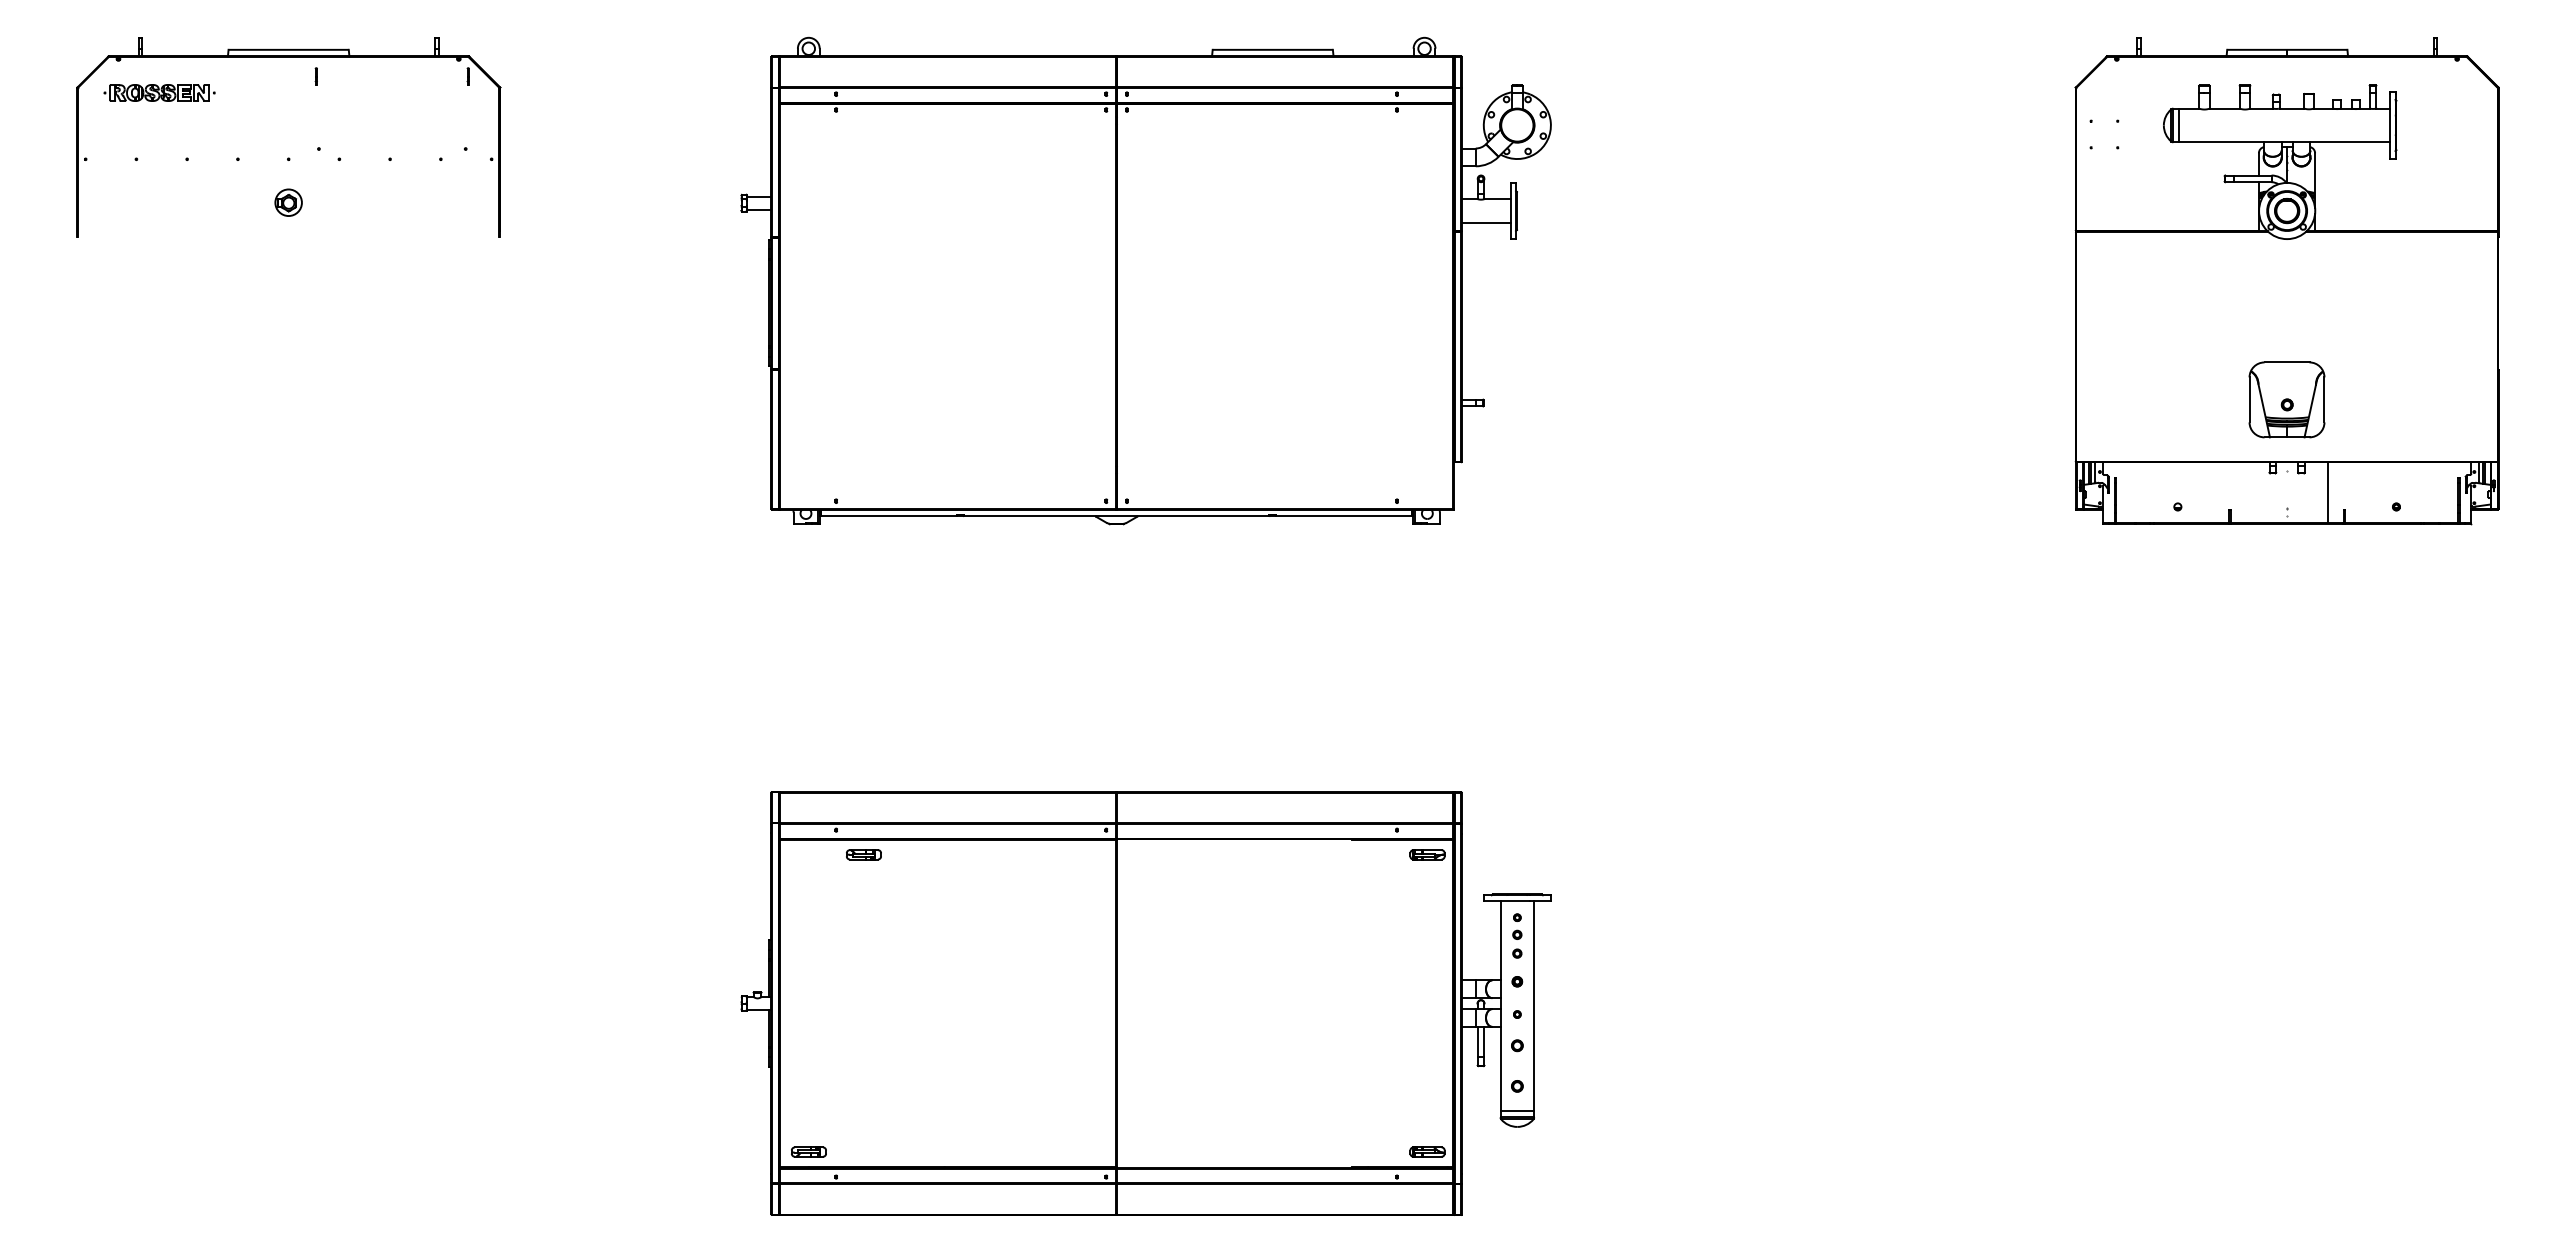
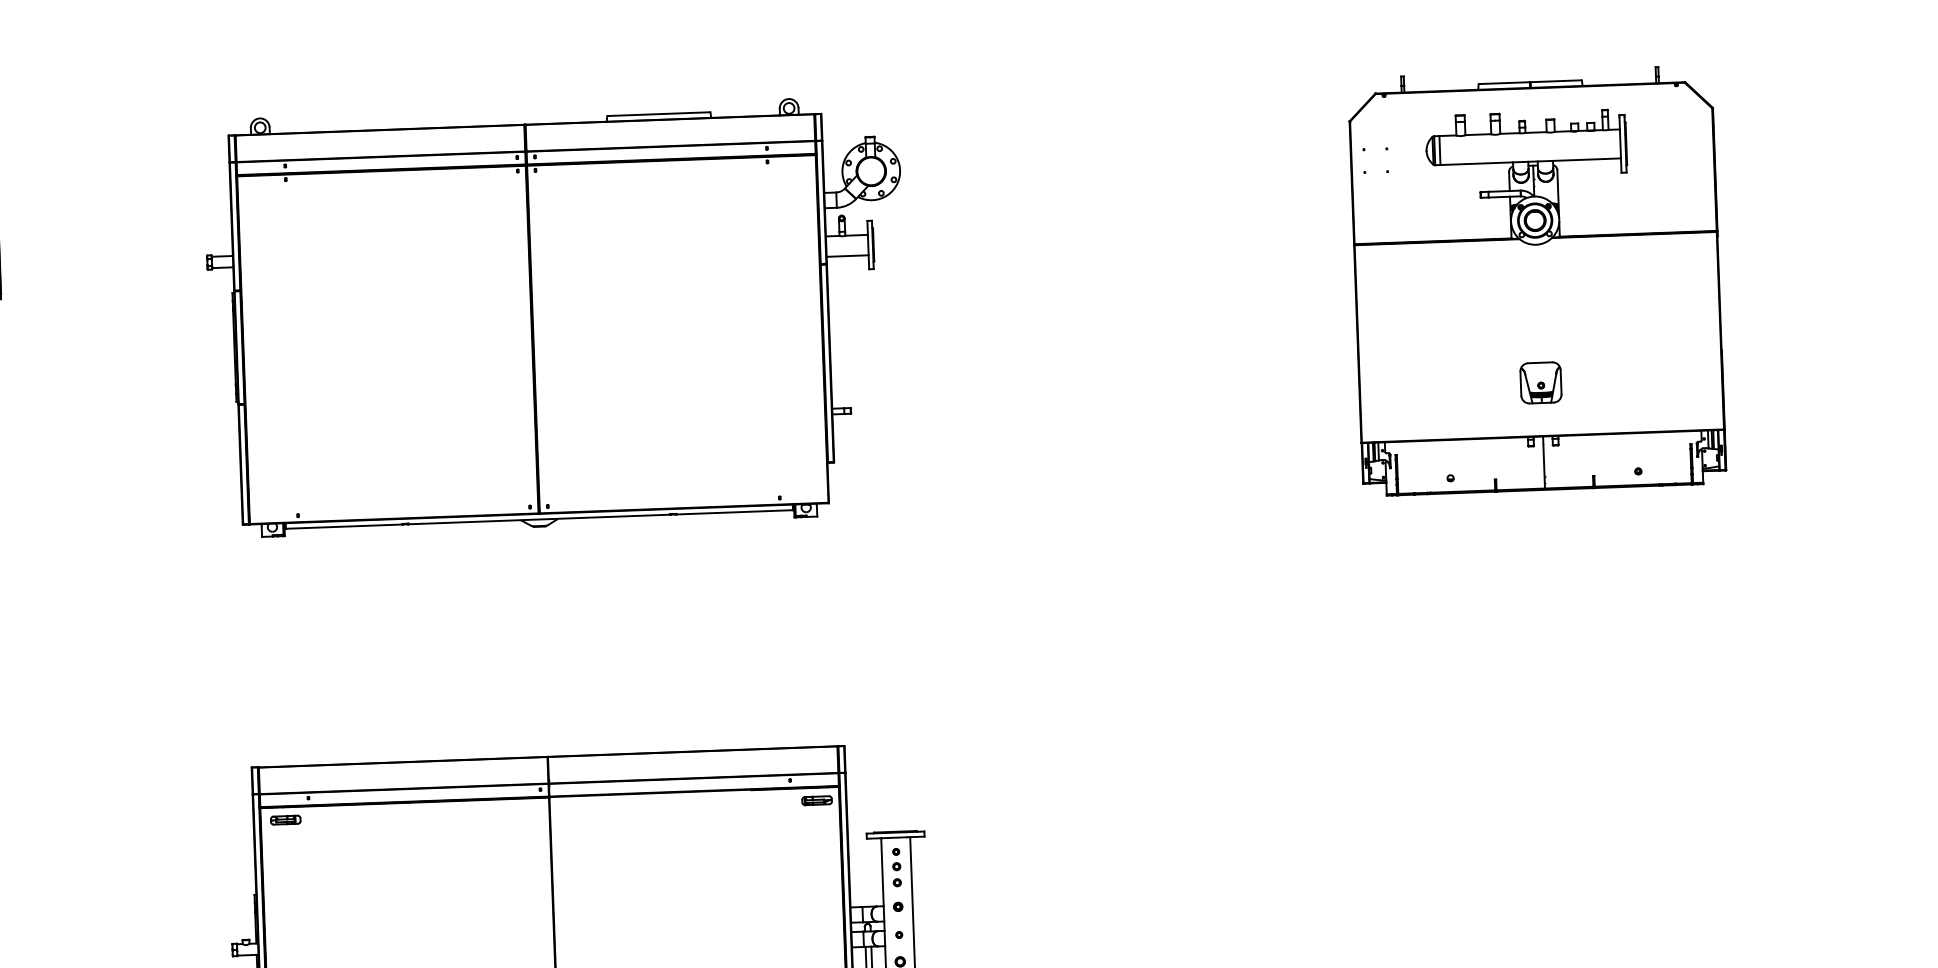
part: (2286, 399) -> (1540, 382), size x0.62
line: (2328, 492) -> (1544, 462), moved
part: (863, 854) -> (285, 819), moved

